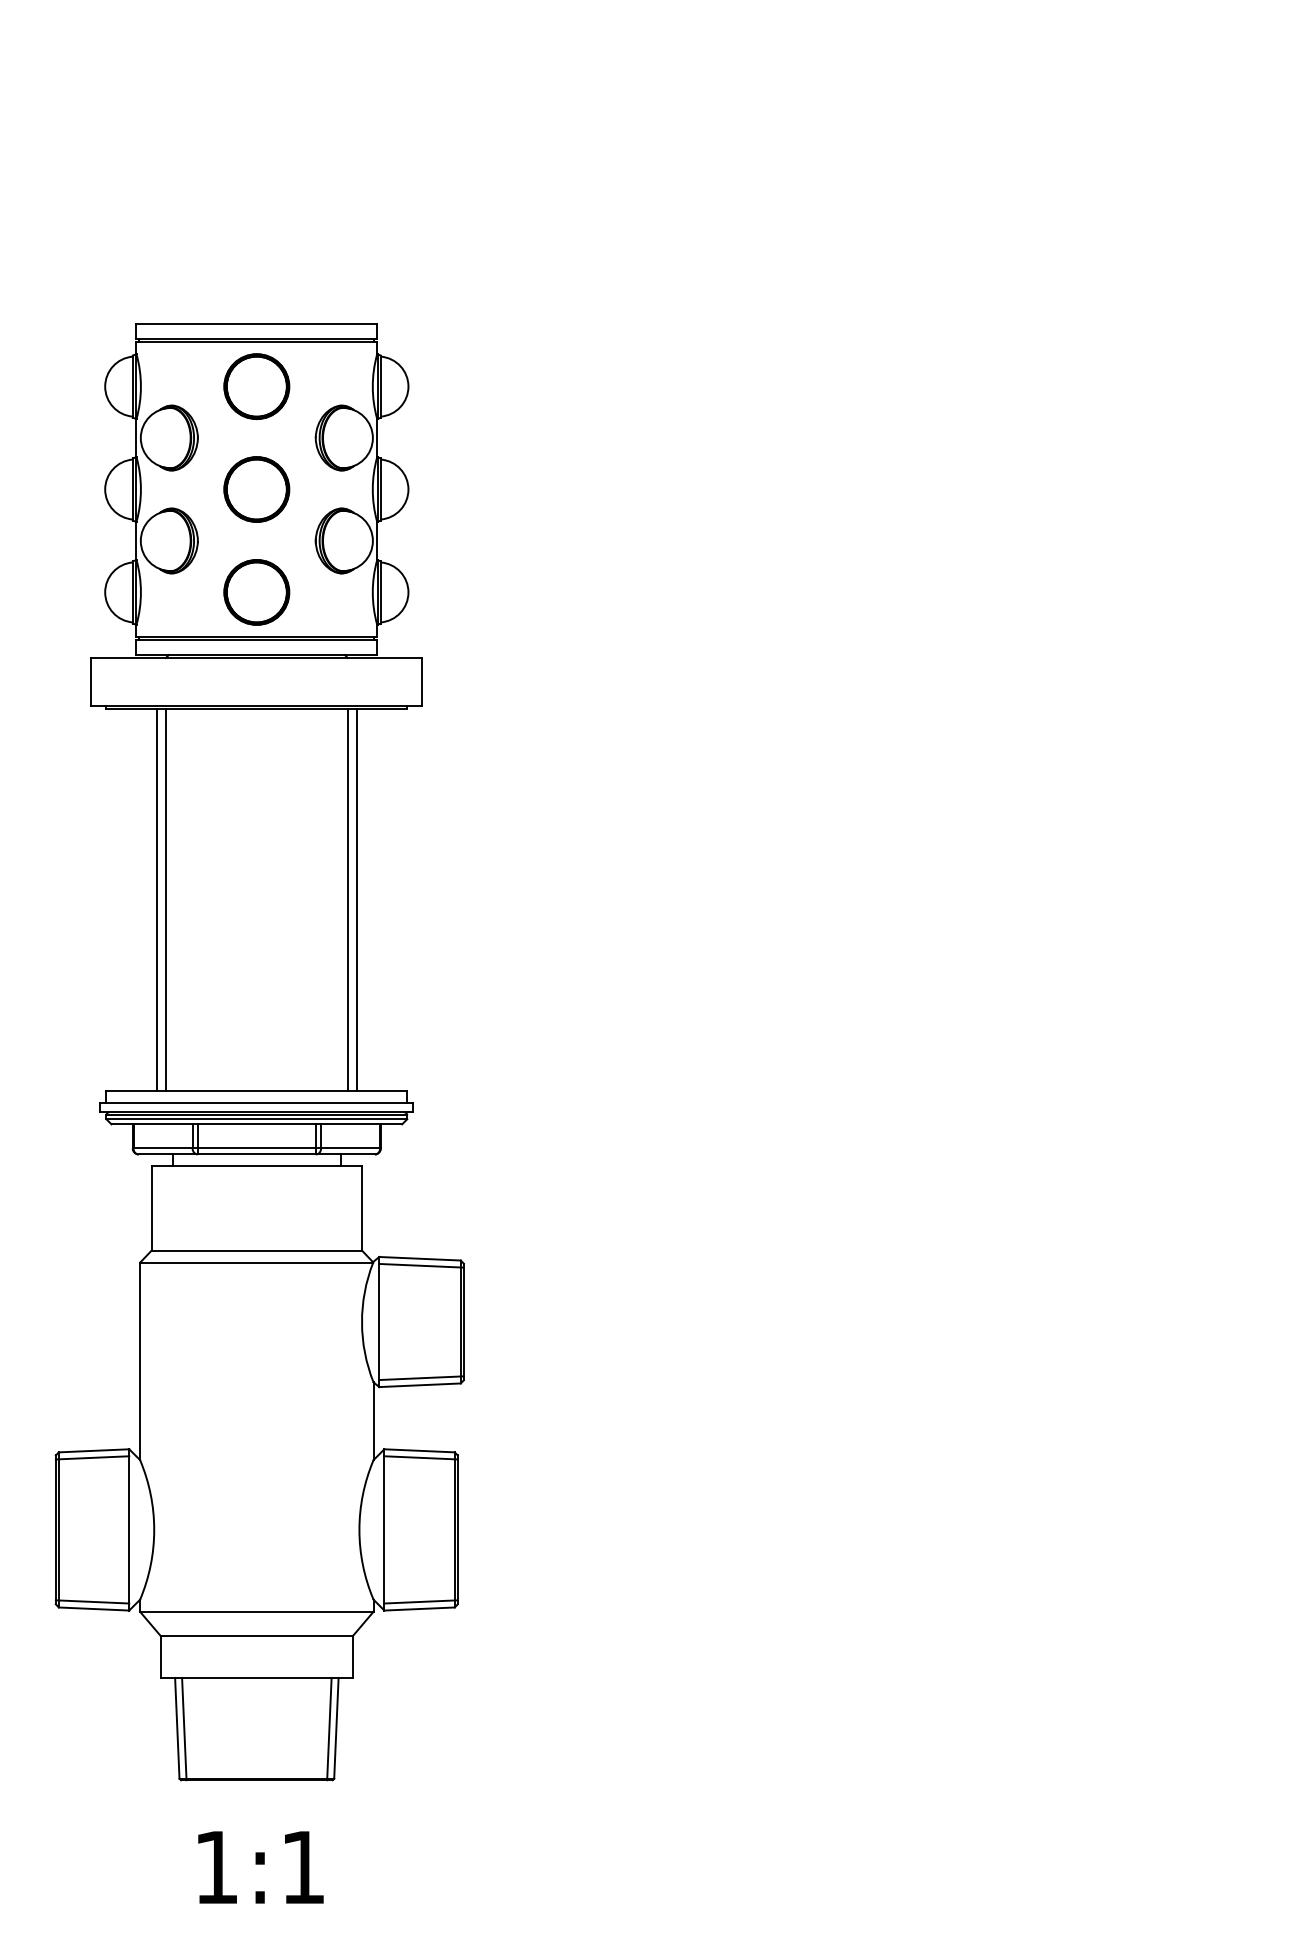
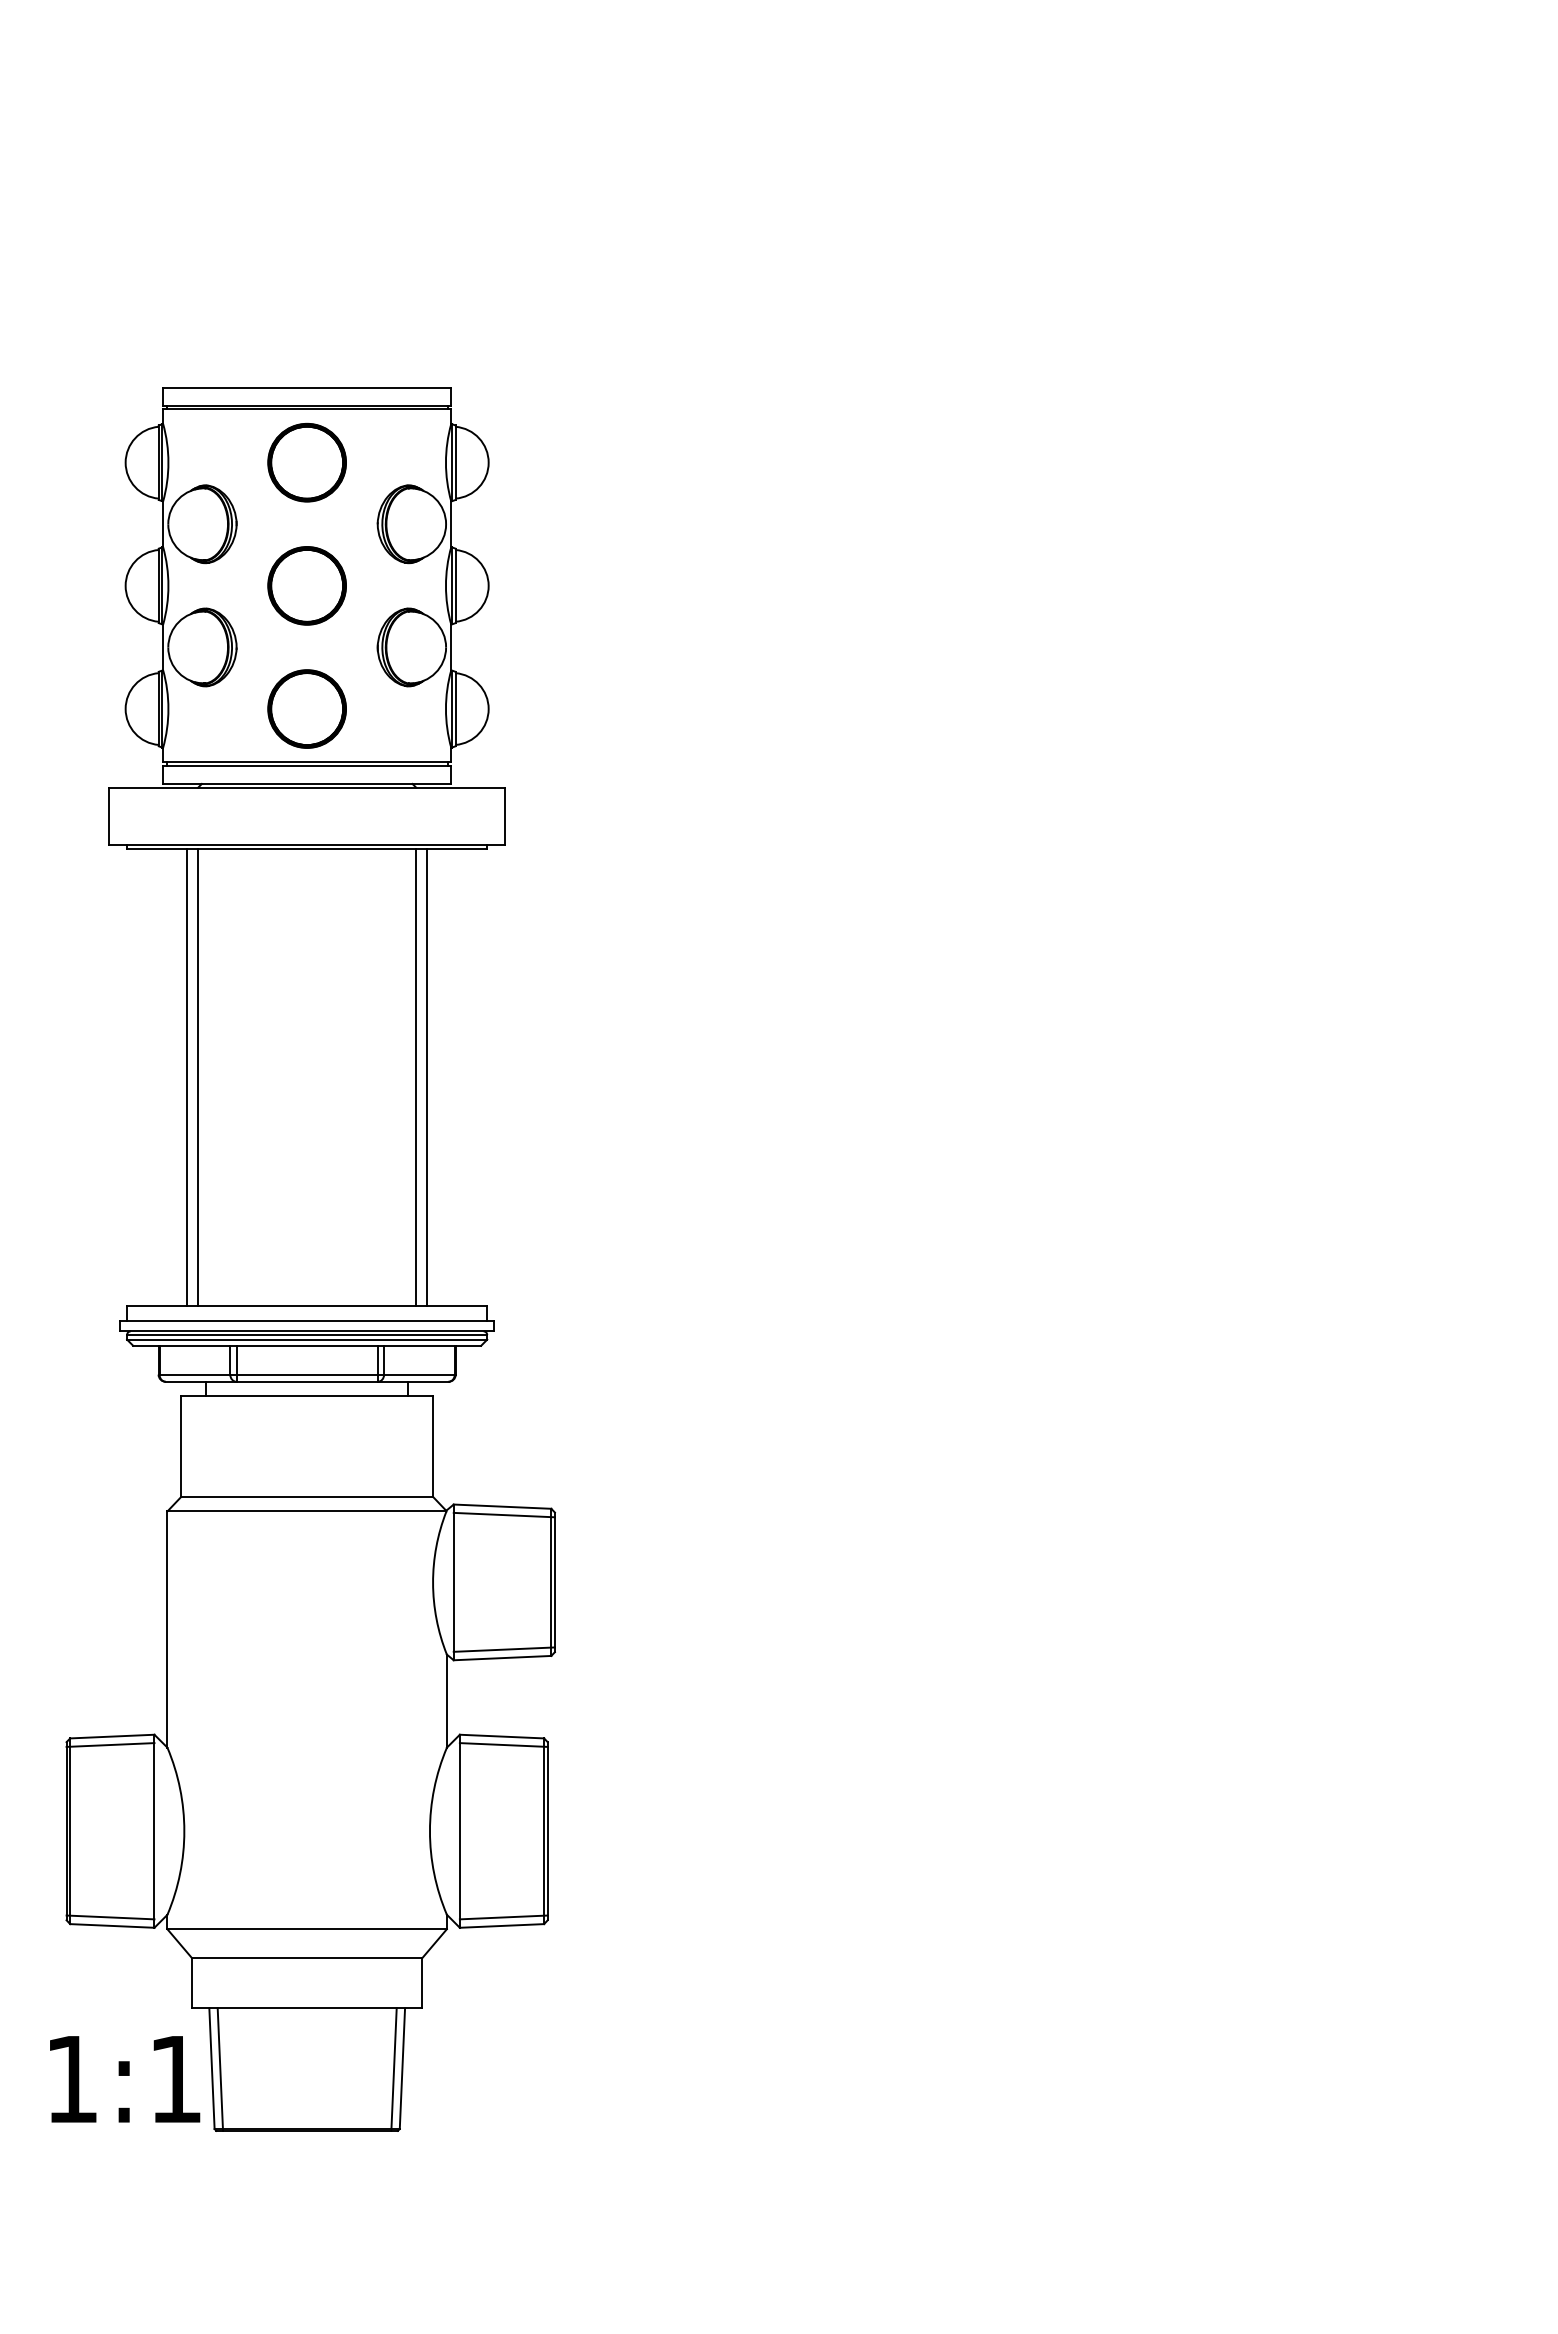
text: (261, 1867) -> (125, 2079), moved

